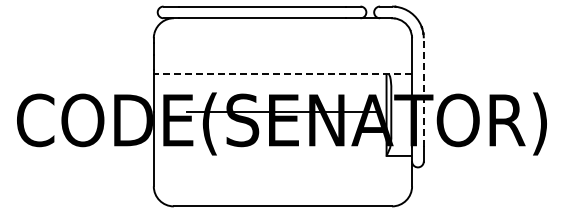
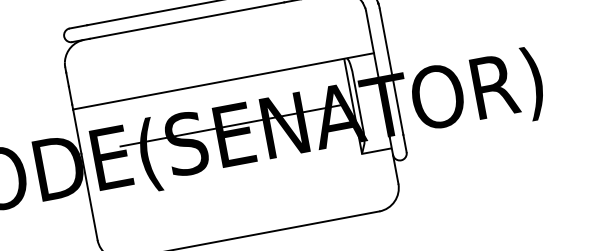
line: (282, 74) -> (223, 81), dashed -> solid
line: (423, 91) -> (391, 70), dashed -> solid

